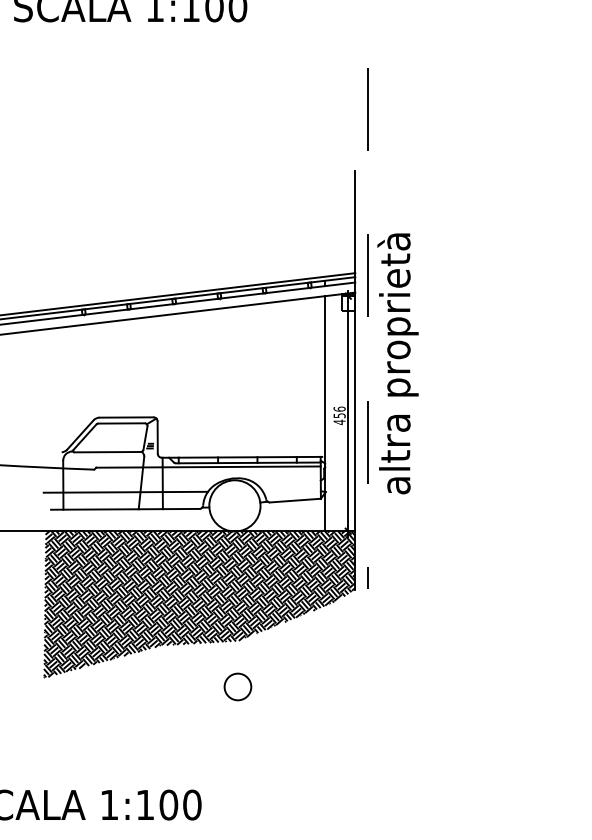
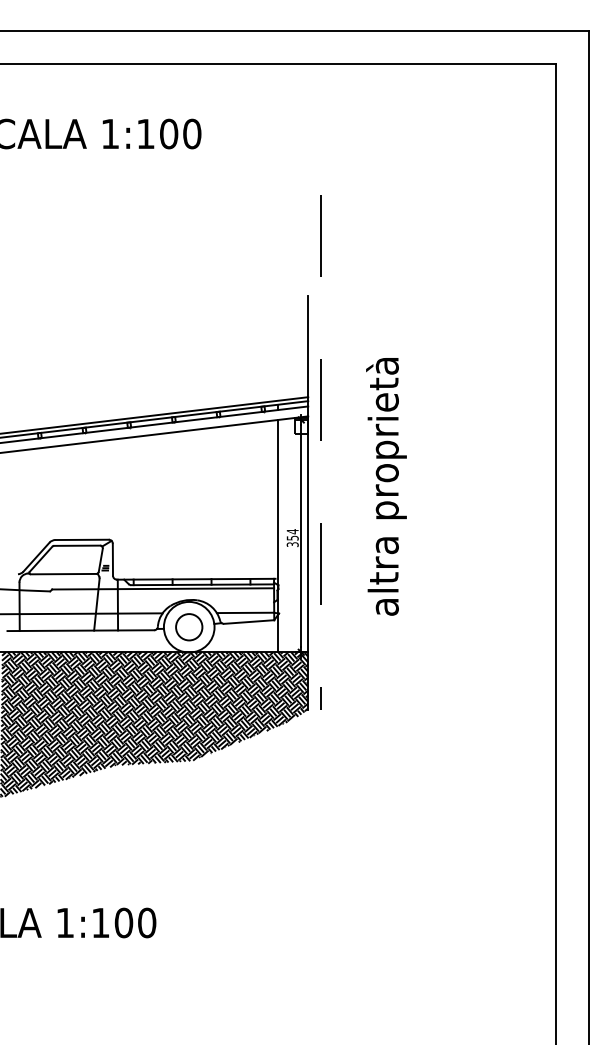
text: (398, 363) -> (386, 486), moved
text: (339, 416) -> (292, 538), 456 -> 354
line: (291, 490) -> (245, 612), added
circle: (238, 687) -> (189, 627), moved

